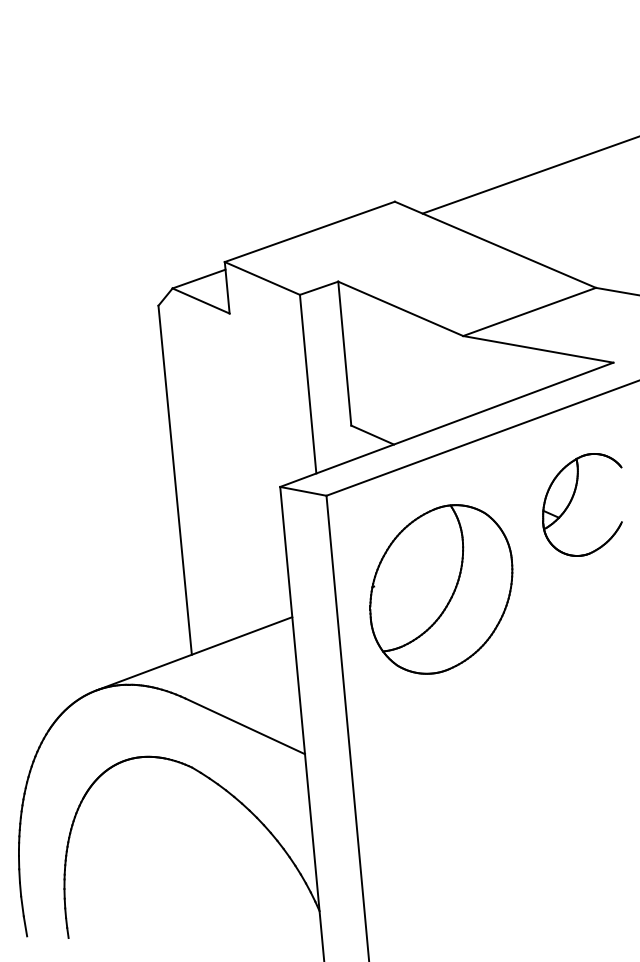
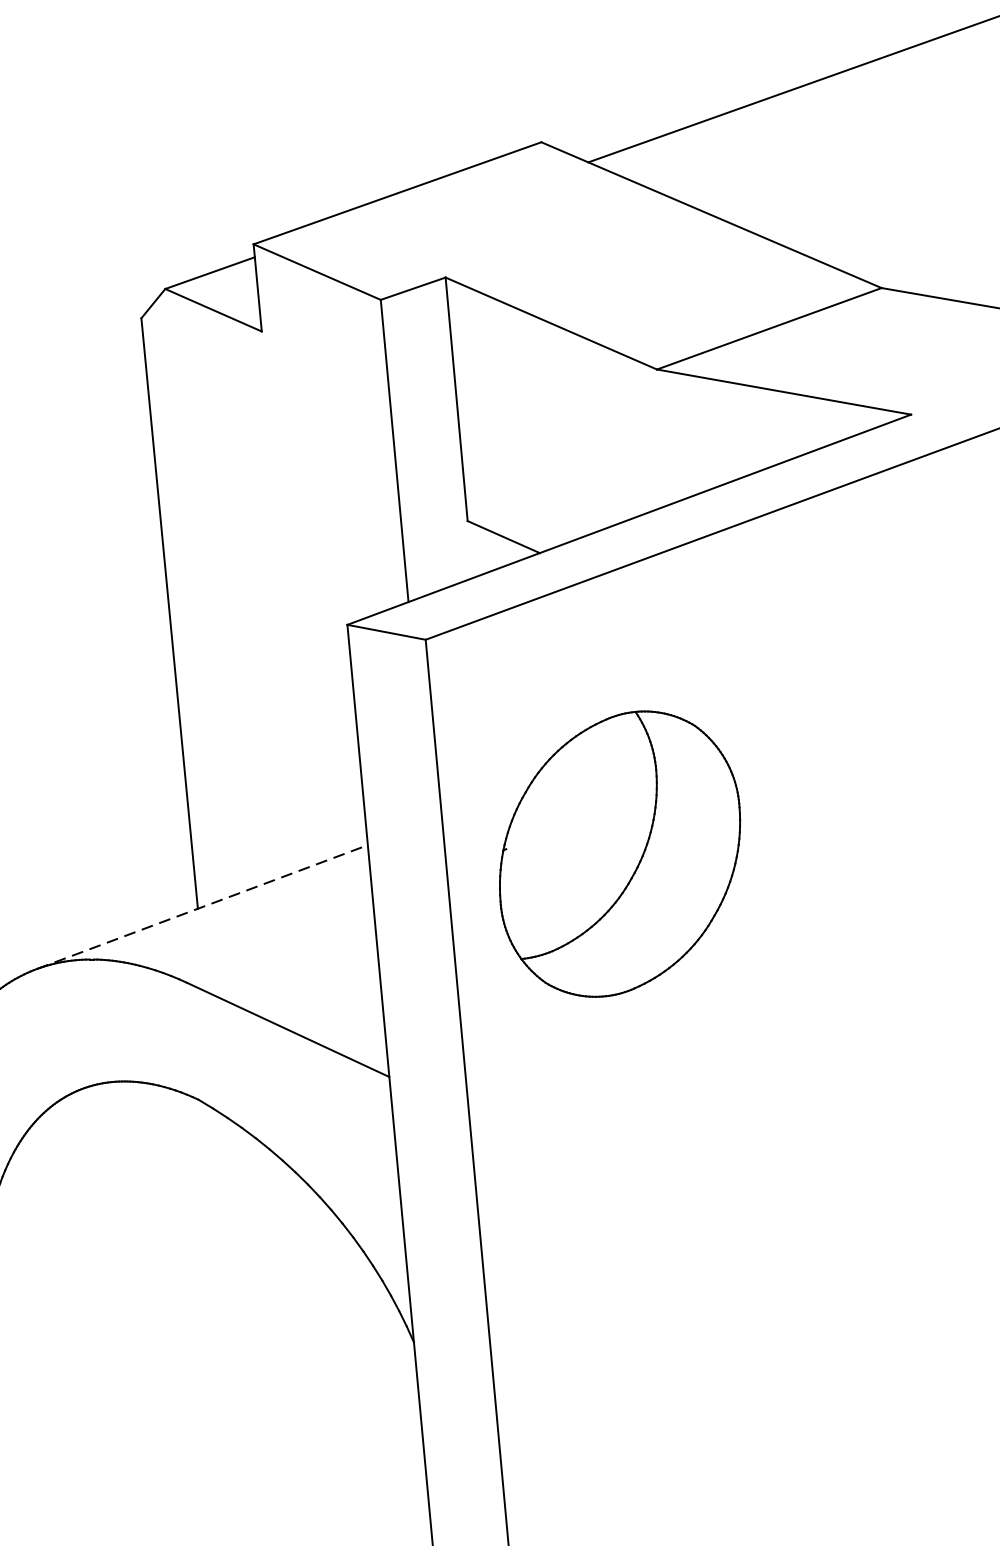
part: (572, 500) -> (841, 647), removed
part: (441, 589) -> (620, 854), moved
line: (195, 653) -> (204, 906), solid -> dashed

